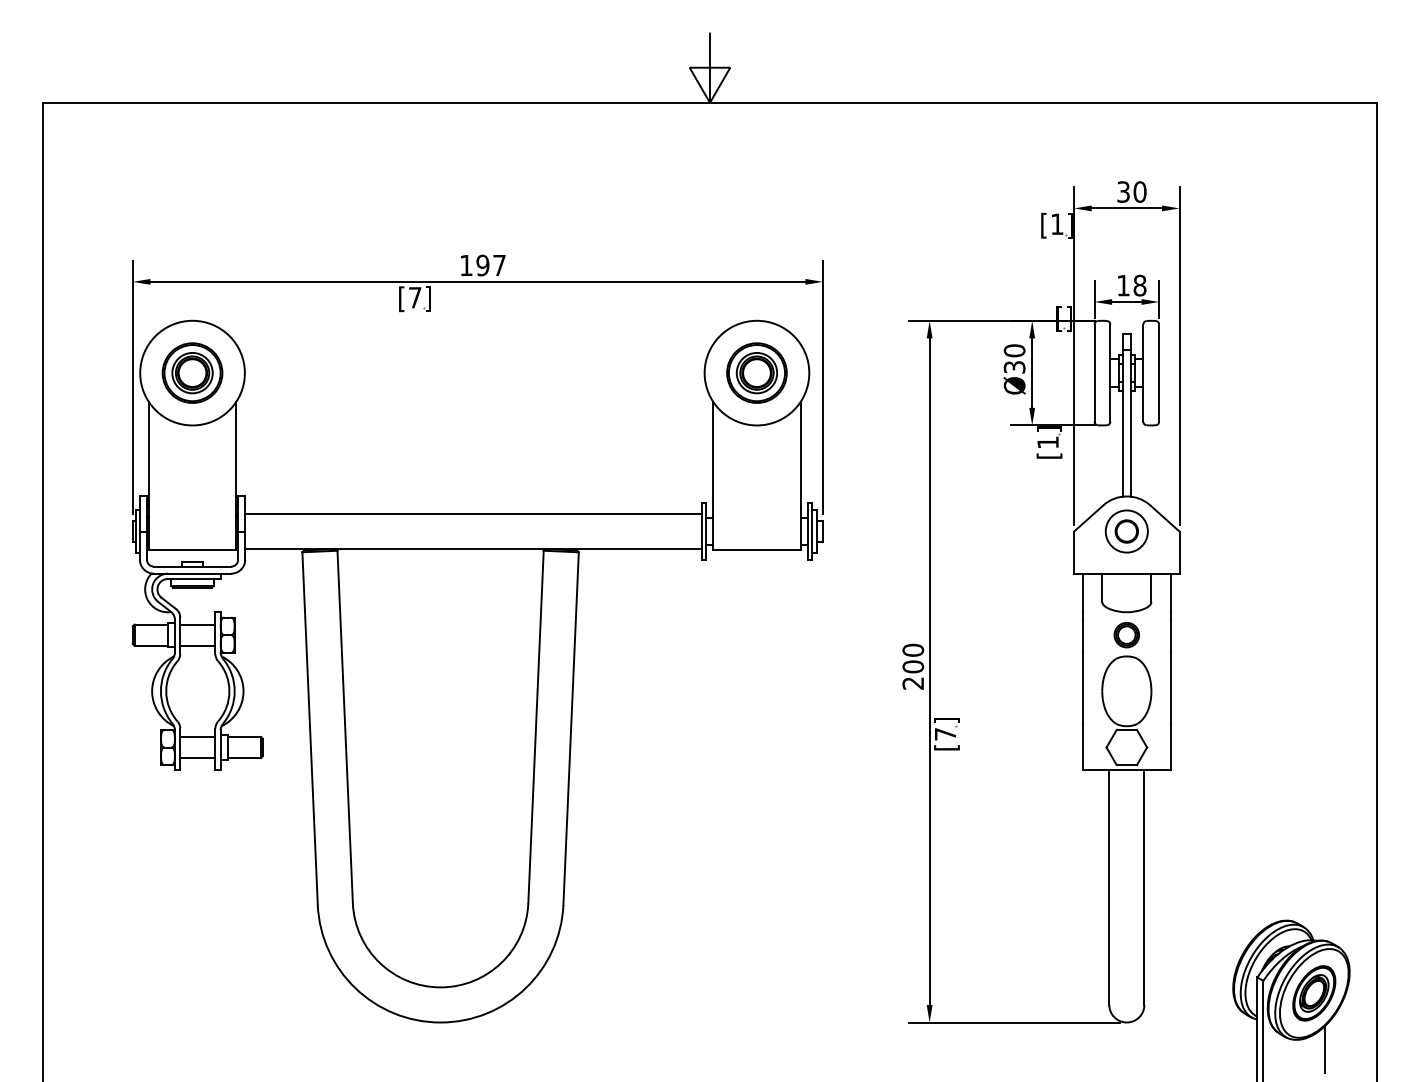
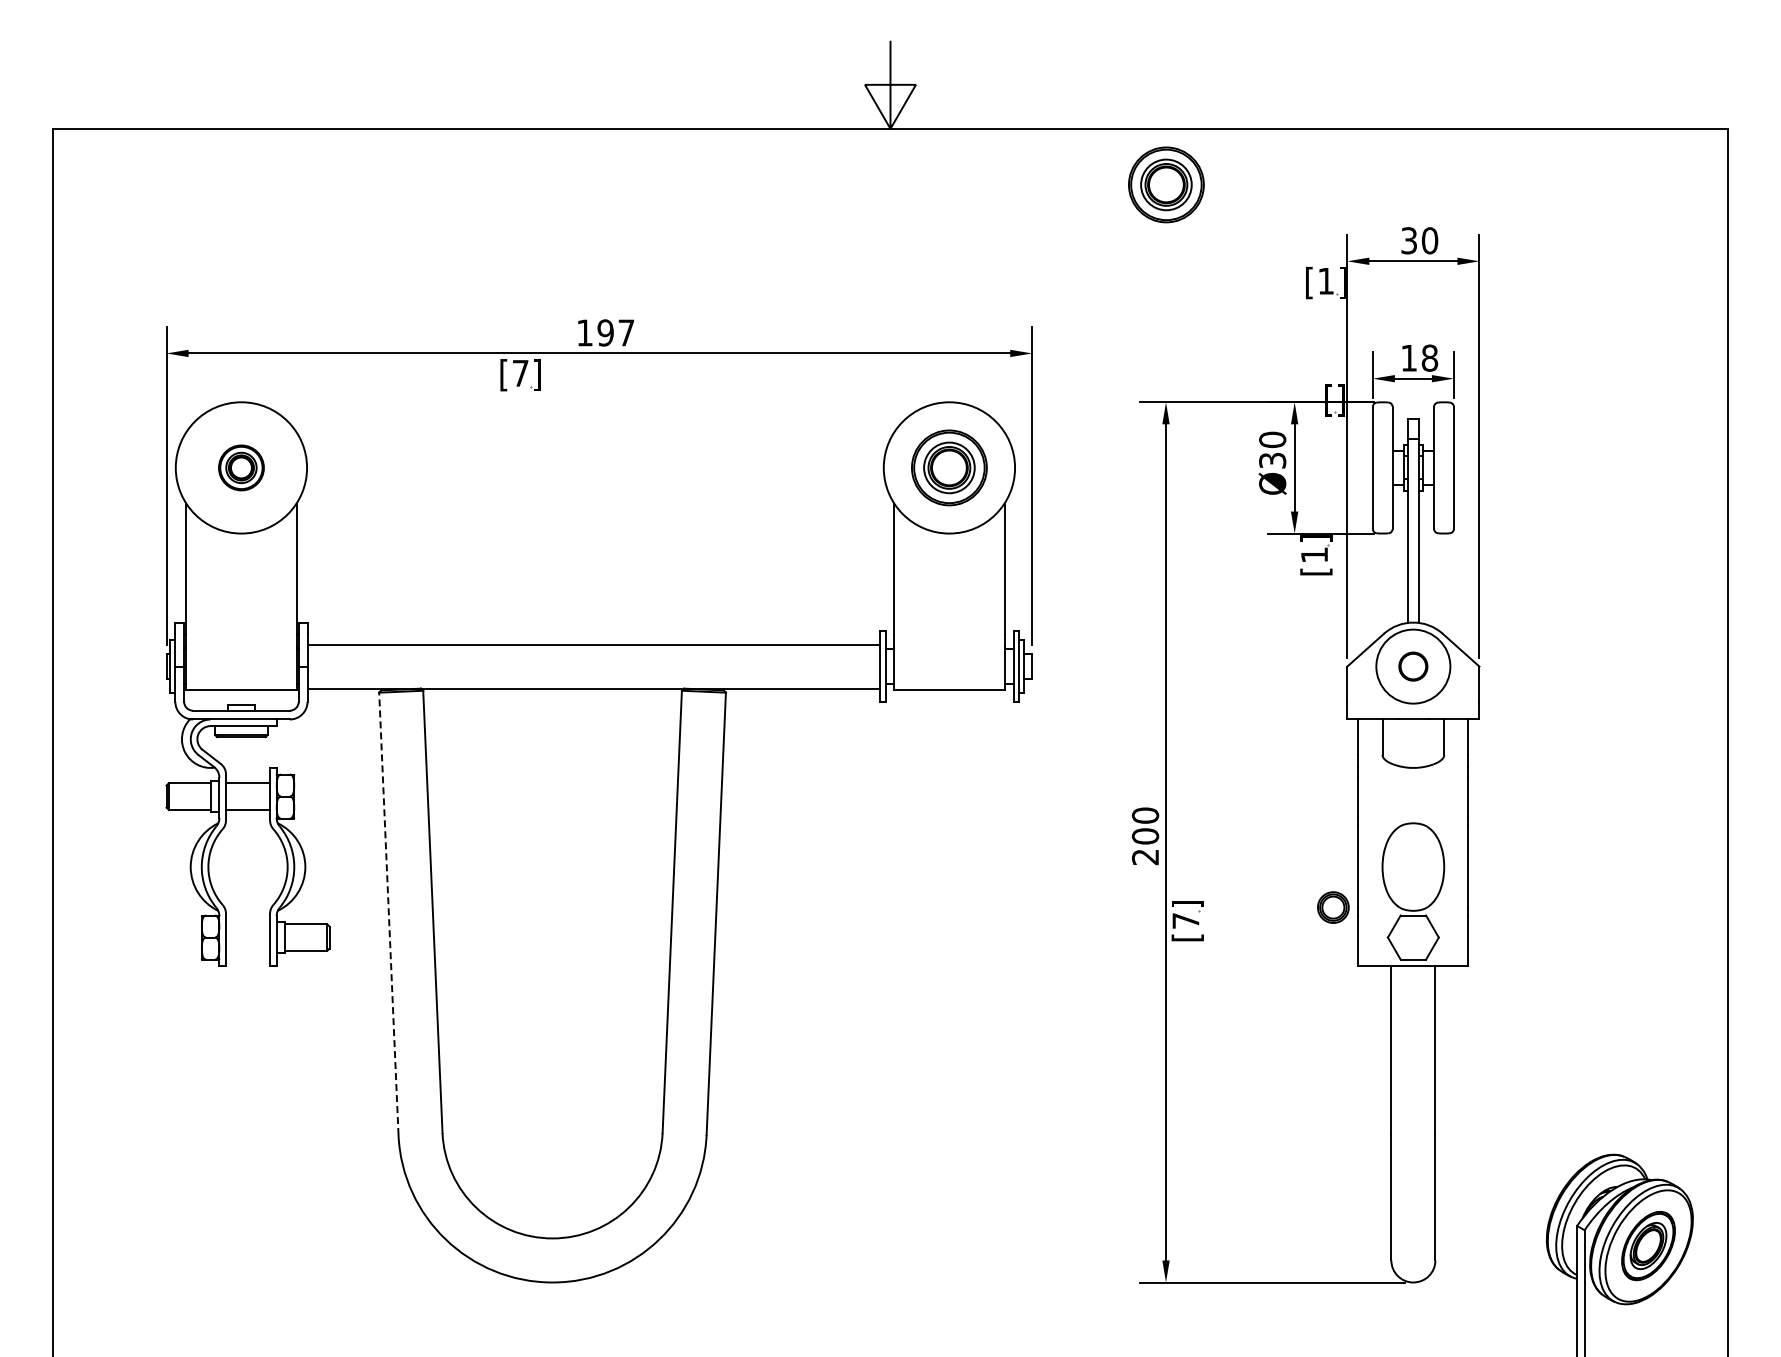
part: (930, 147) -> (1166, 184), added
part: (192, 372) -> (241, 467), size x0.6
circle: (1126, 531) -> (1412, 666), size x1.4
part: (1126, 635) -> (1333, 907), moved
line: (309, 728) -> (388, 913), solid -> dashed
line: (198, 737) -> (248, 924), removed
line: (198, 757) -> (248, 950), removed
line: (1325, 1049) -> (1662, 1316), removed

